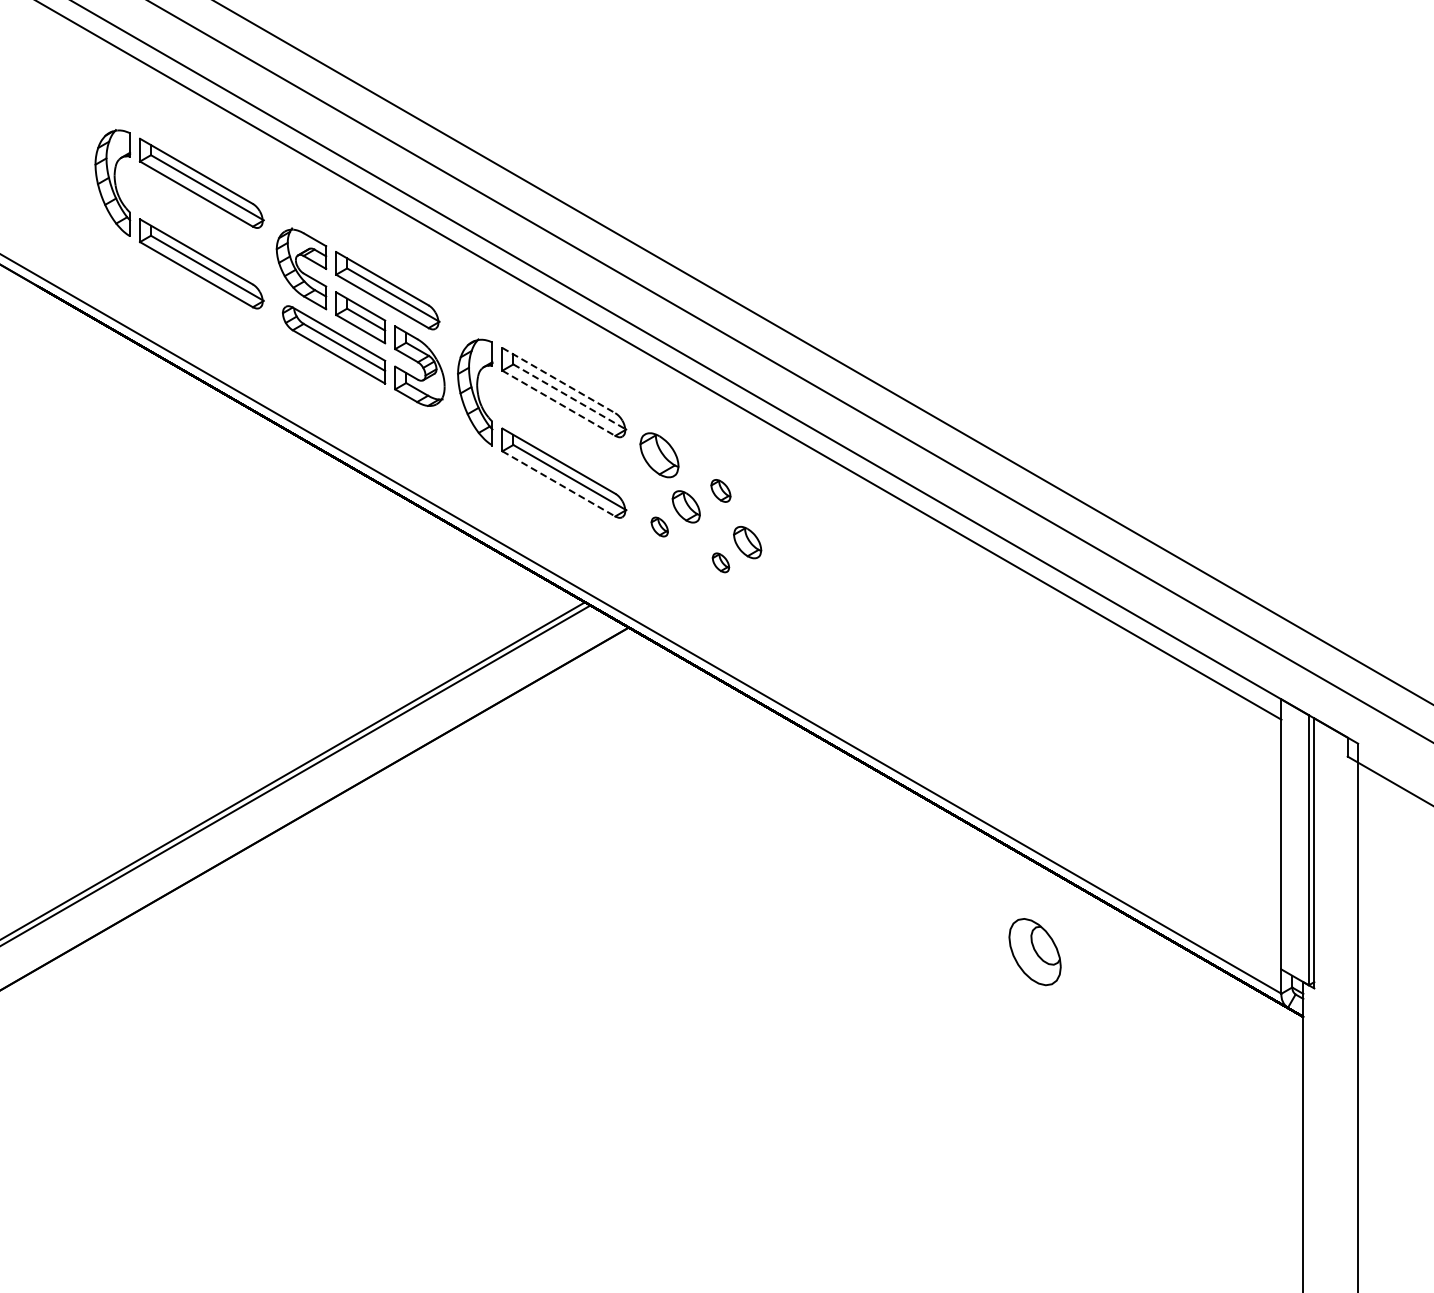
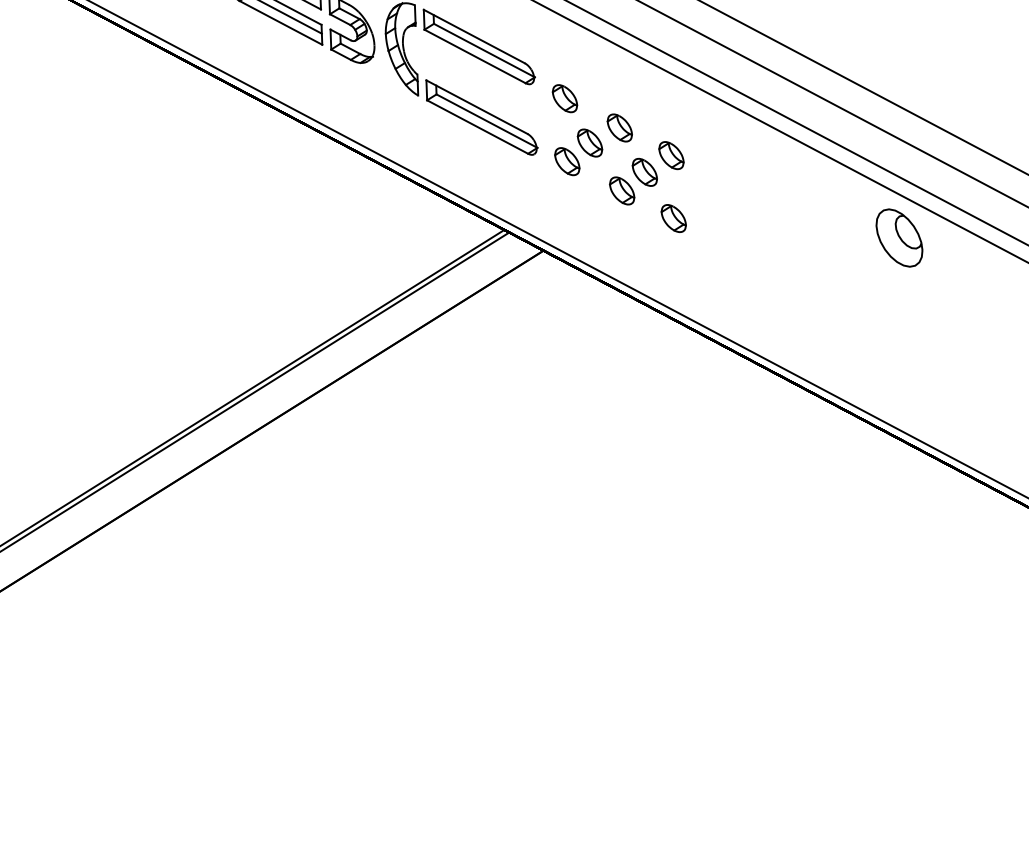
line: (559, 380) -> (474, 36), dashed -> solid
line: (570, 397) -> (485, 51), dashed -> solid
line: (559, 403) -> (475, 56), dashed -> solid
part: (659, 454) -> (564, 98), size x0.71
line: (559, 484) -> (478, 127), dashed -> solid
part: (720, 490) -> (619, 127), size x1.43
part: (778, 524) -> (671, 155), added
part: (659, 526) -> (567, 161), size x1.67
part: (720, 562) -> (621, 190), size x1.67
part: (778, 595) -> (673, 217), added
part: (1034, 952) -> (898, 238), moved

